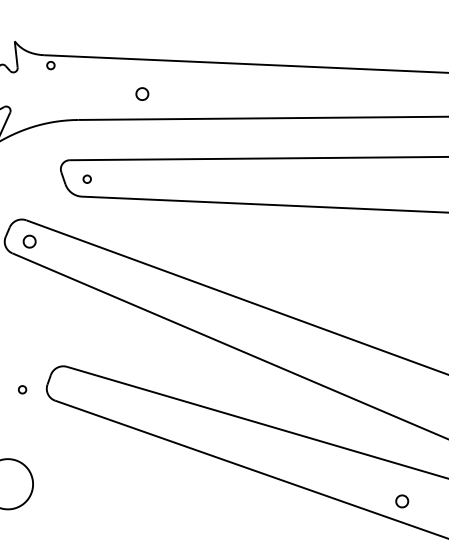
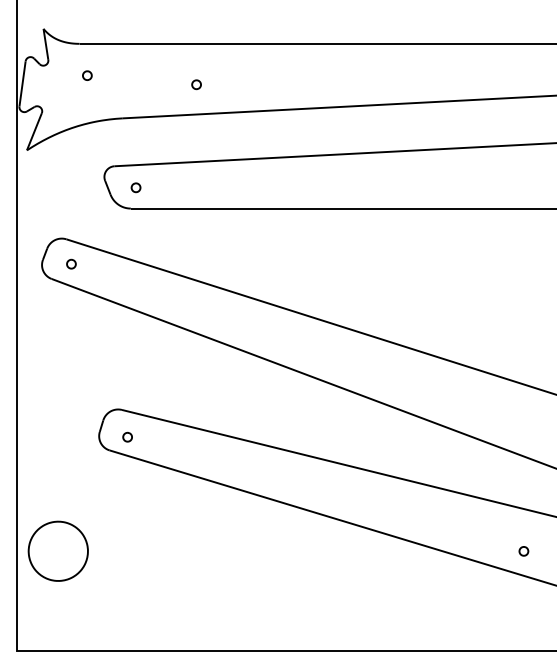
part: (51, 65) -> (87, 75), moved
part: (142, 94) -> (196, 84), size x0.62
part: (29, 240) -> (71, 263), size x0.62
part: (22, 389) -> (127, 436), moved
part: (401, 501) -> (523, 551), size x0.62

